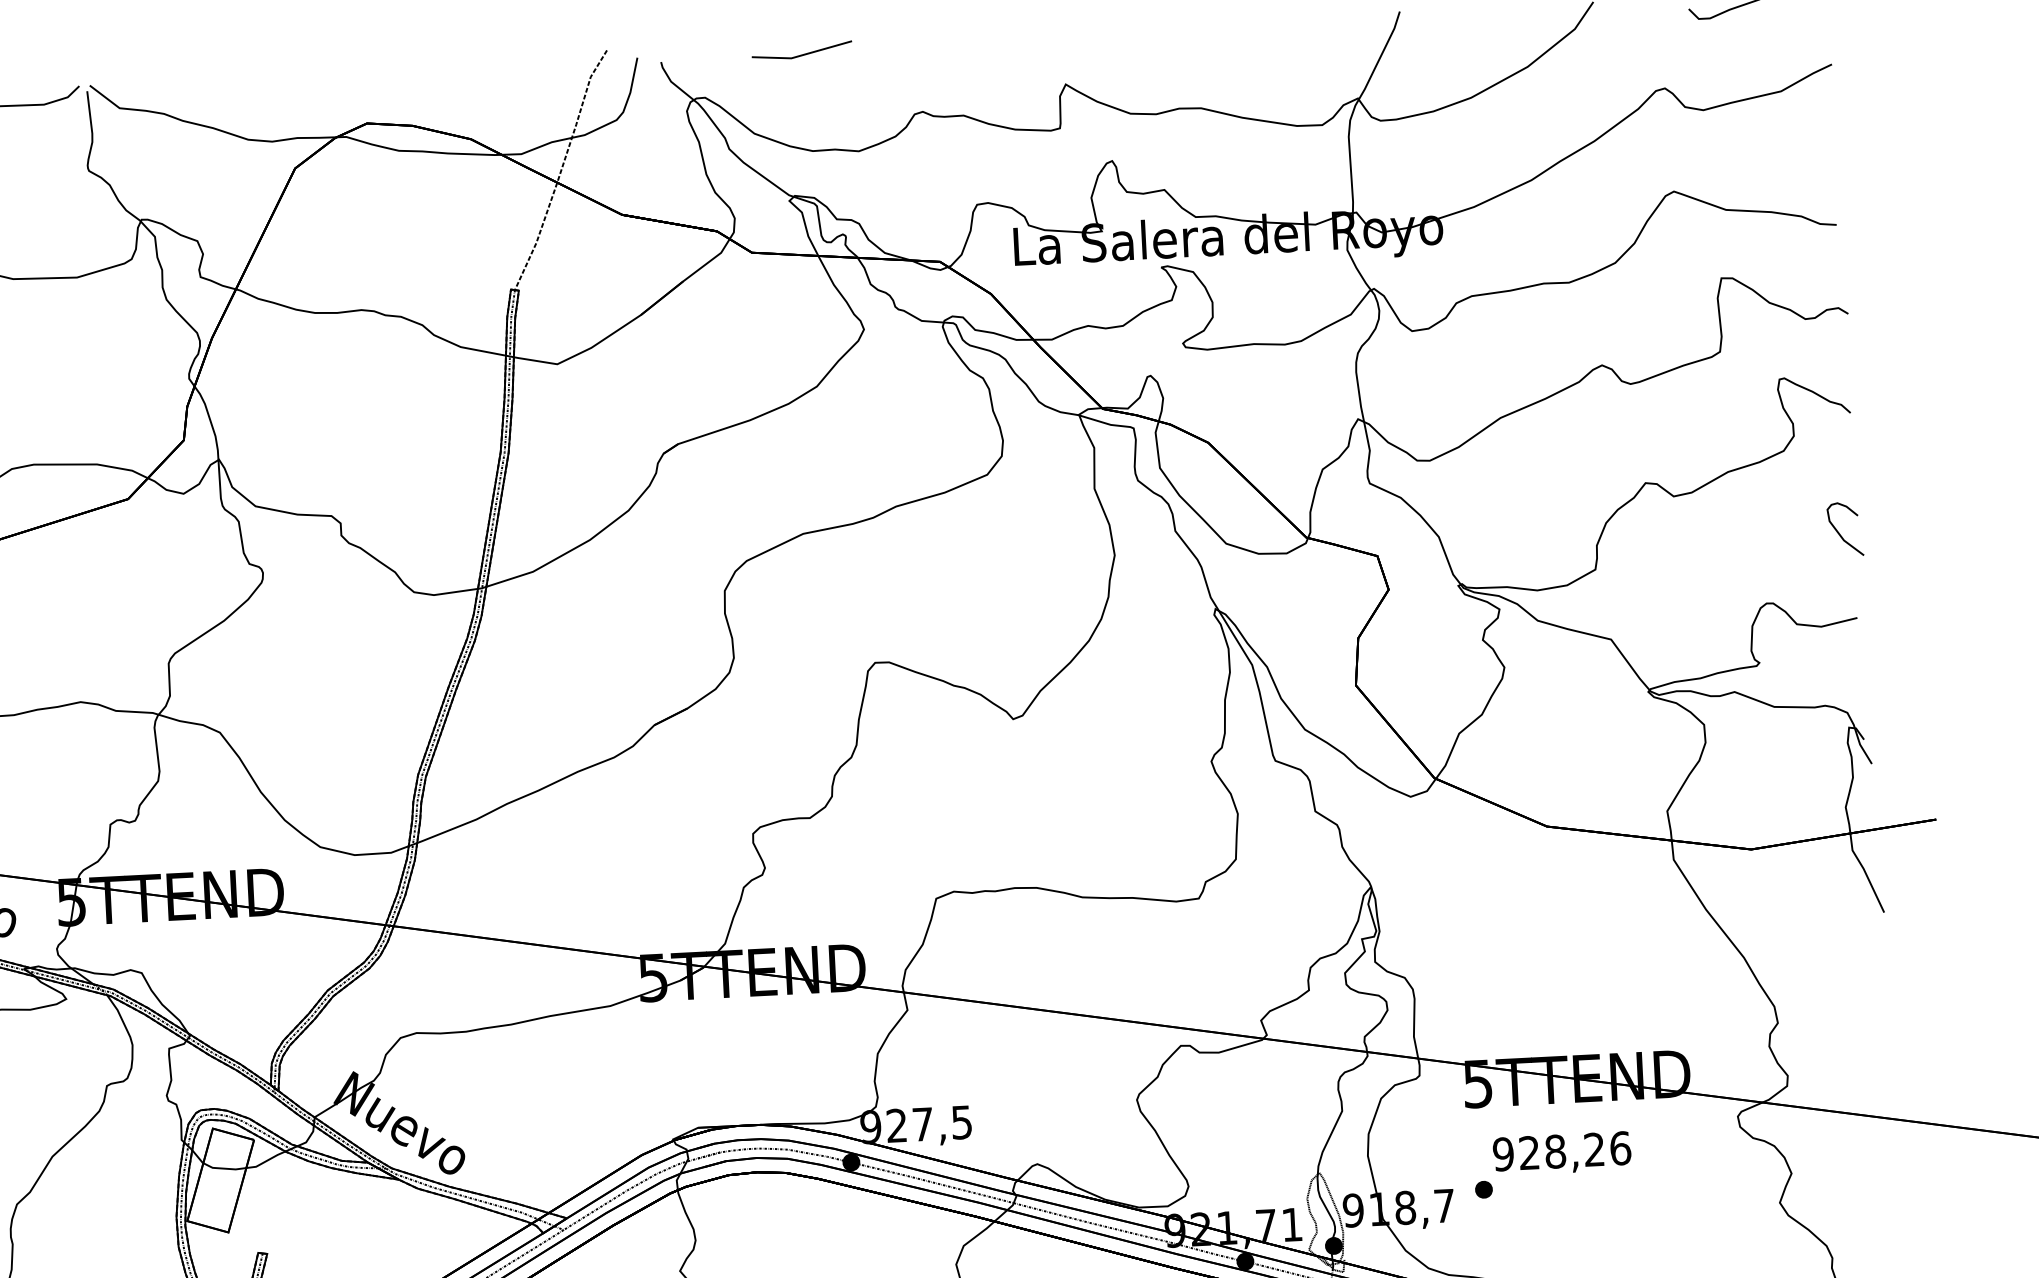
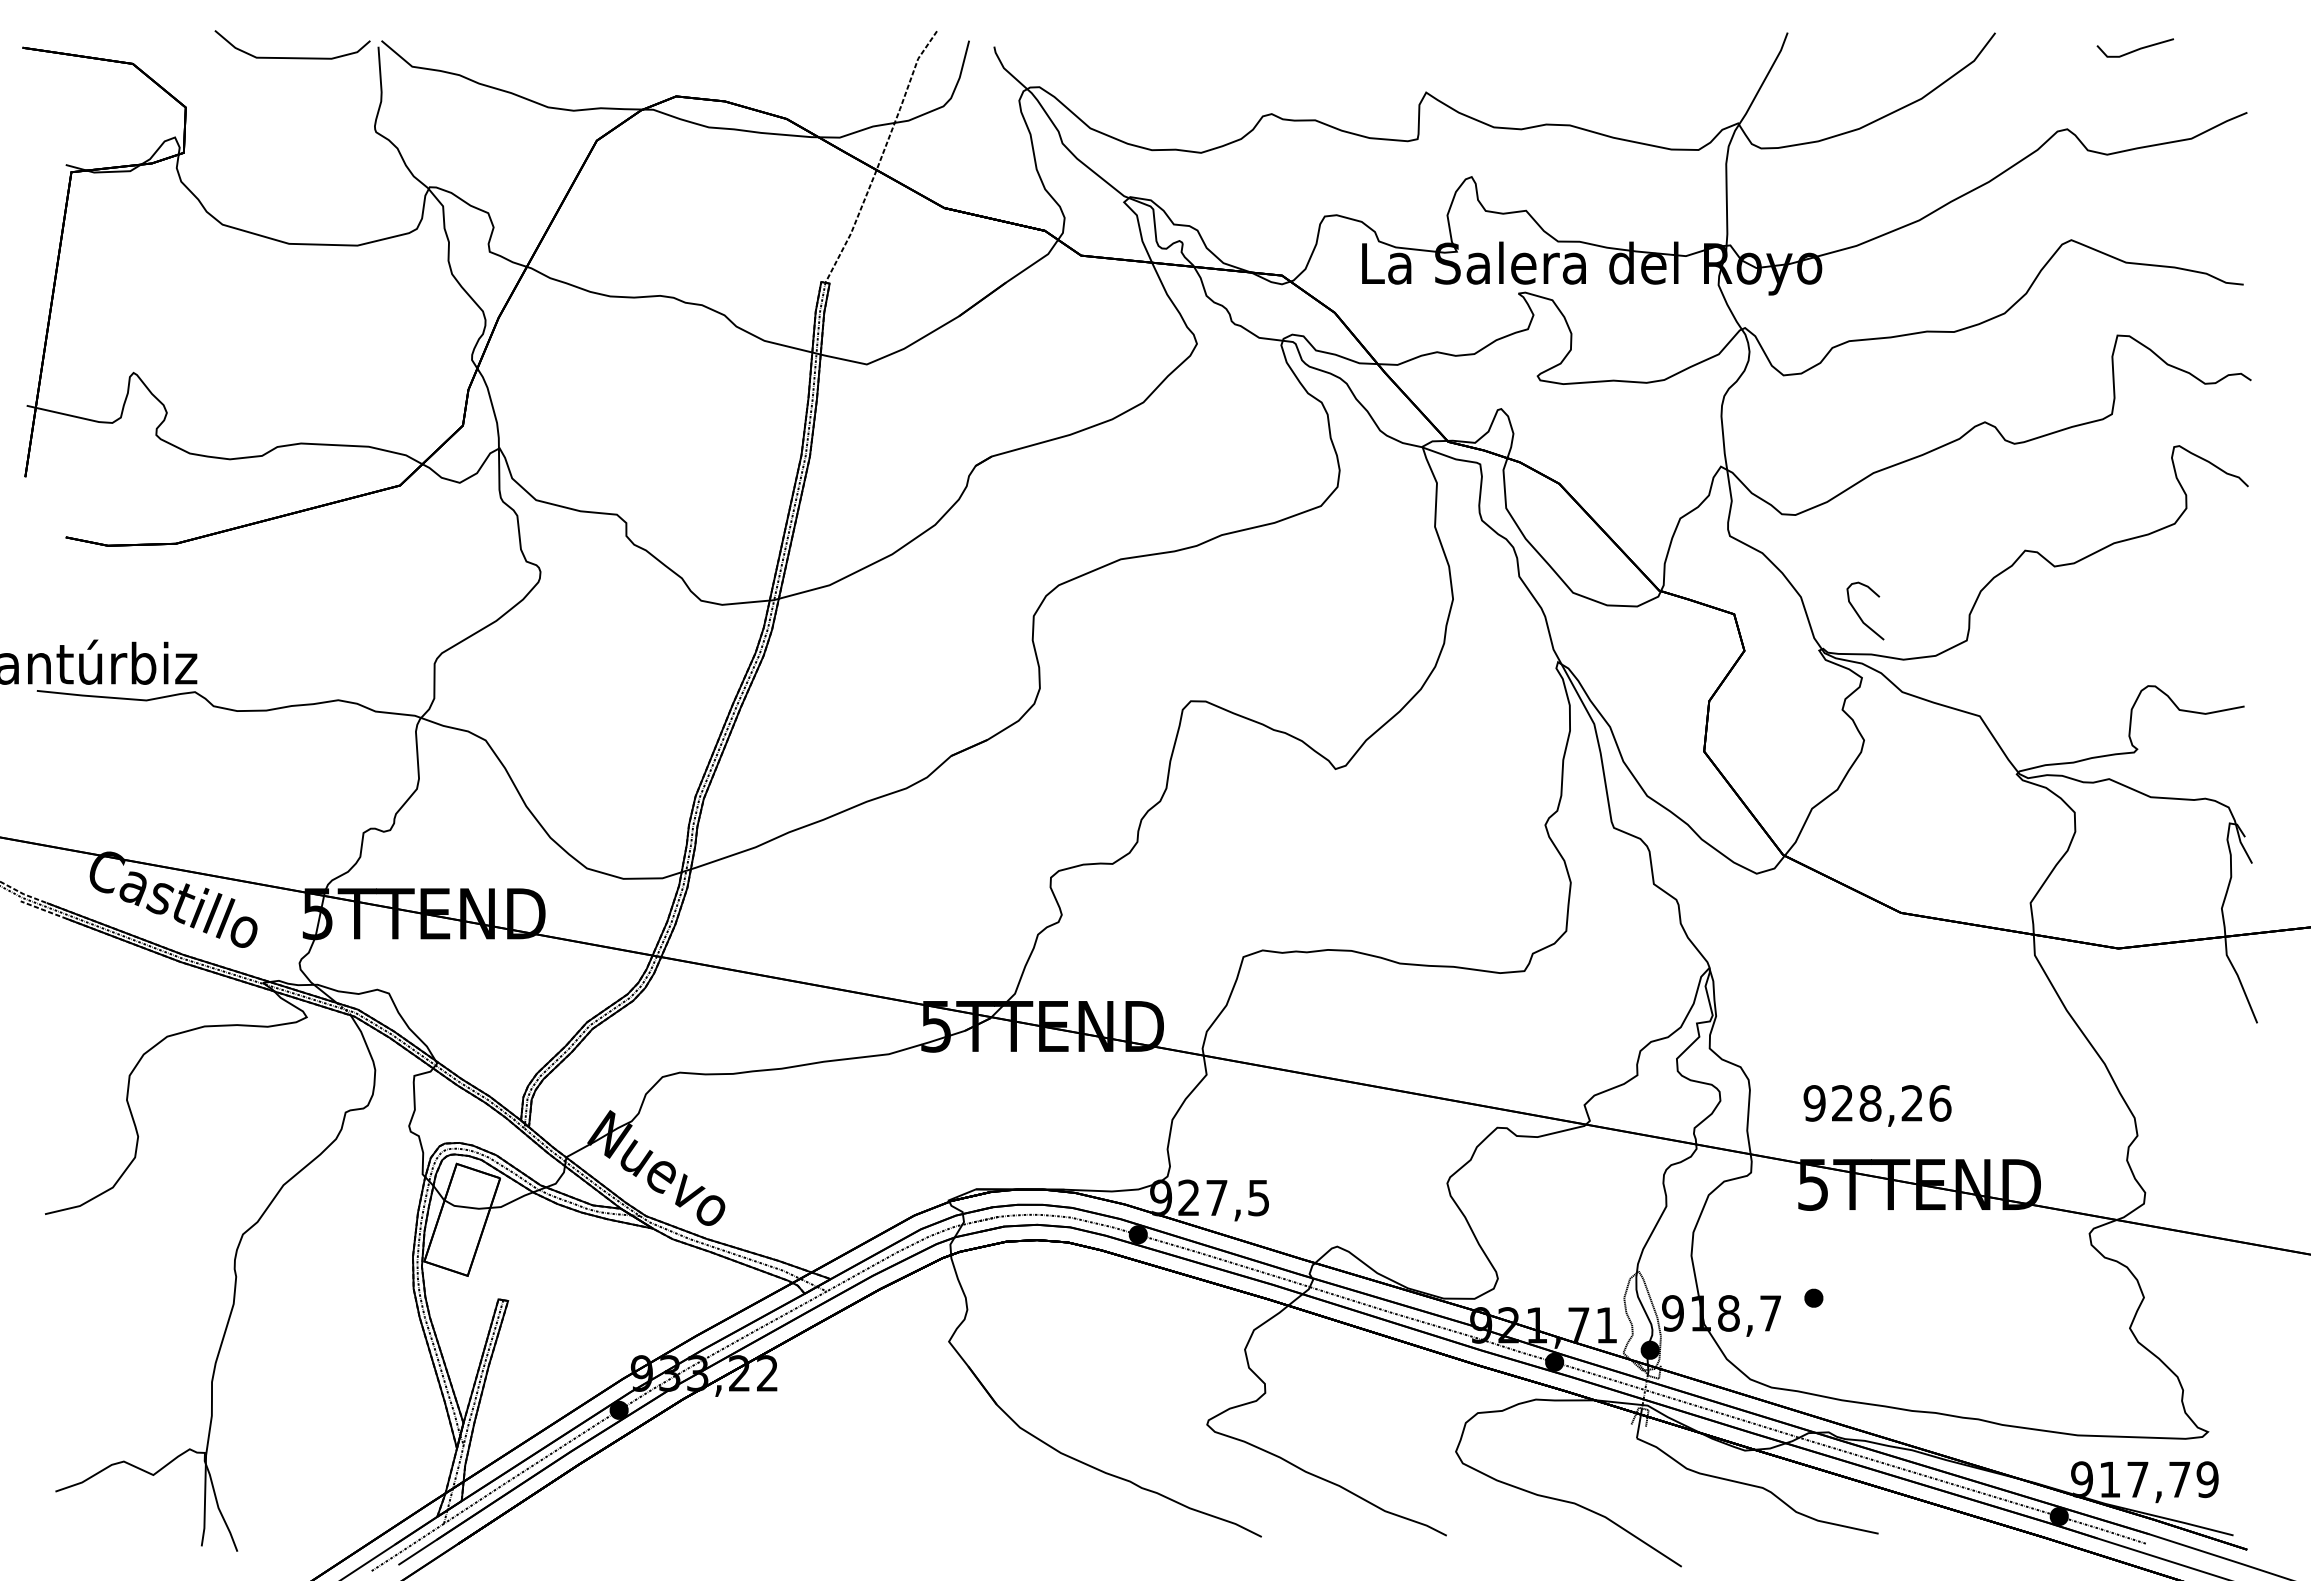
line: (802, 53) -> (1146, 45), removed
curve: (1838, 532) -> (1858, 613), moved
text: (1562, 1153) -> (1877, 1105), moved

